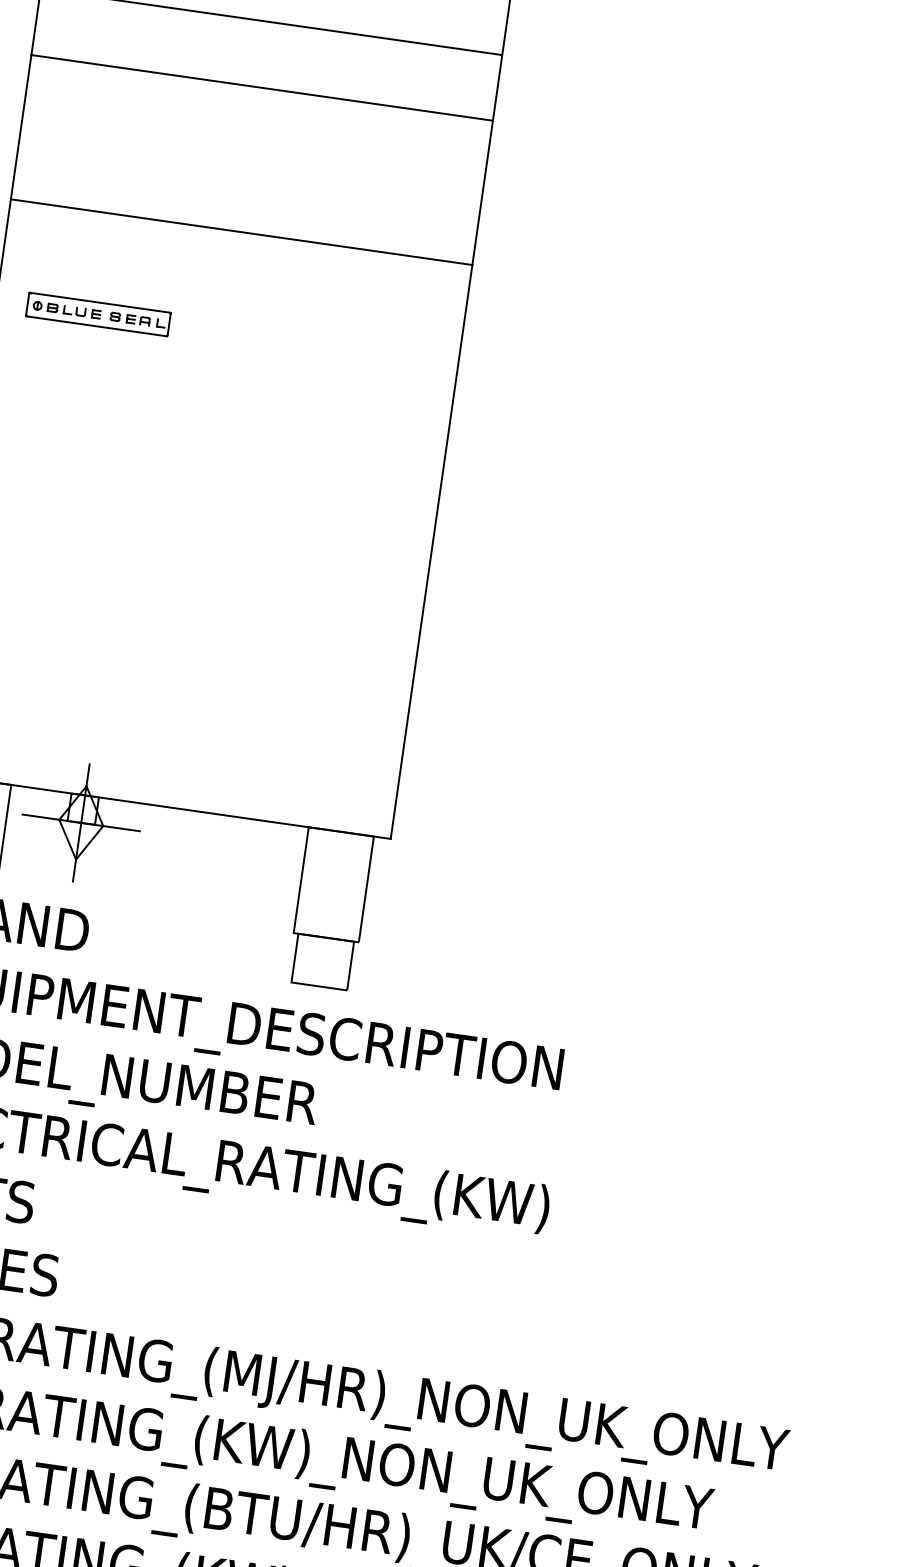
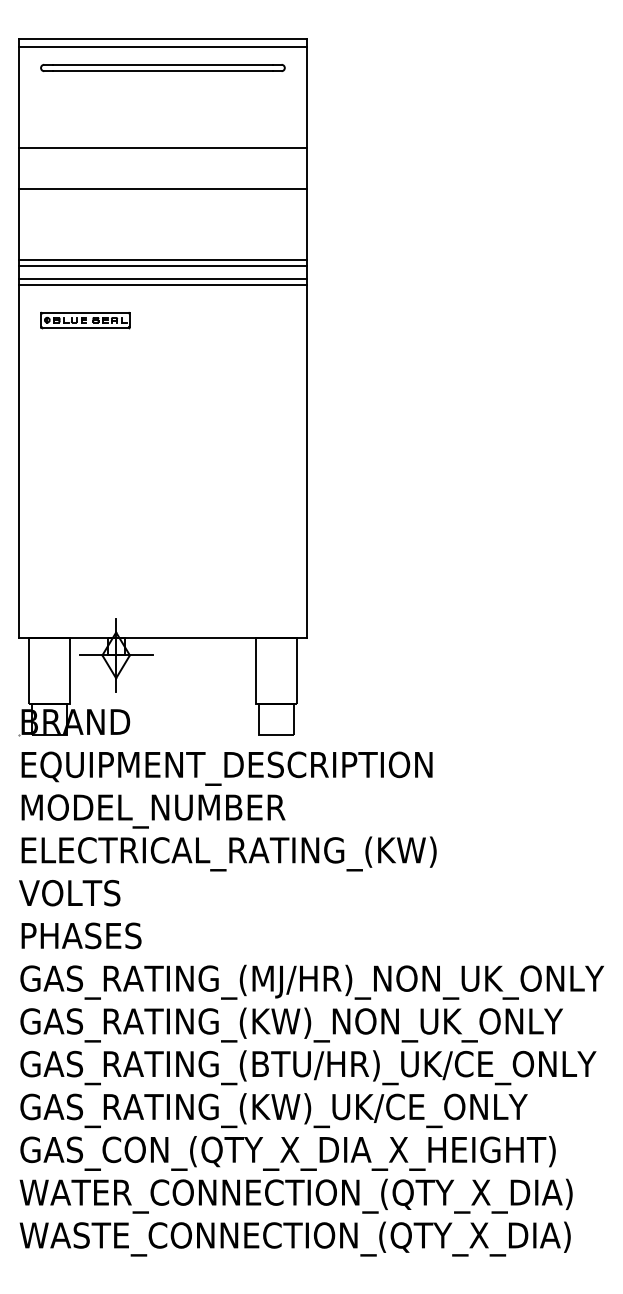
line: (245, 202) -> (162, 260), added
line: (243, 211) -> (162, 266), added
line: (239, 242) -> (162, 285), added
part: (98, 315) -> (85, 320), moved

